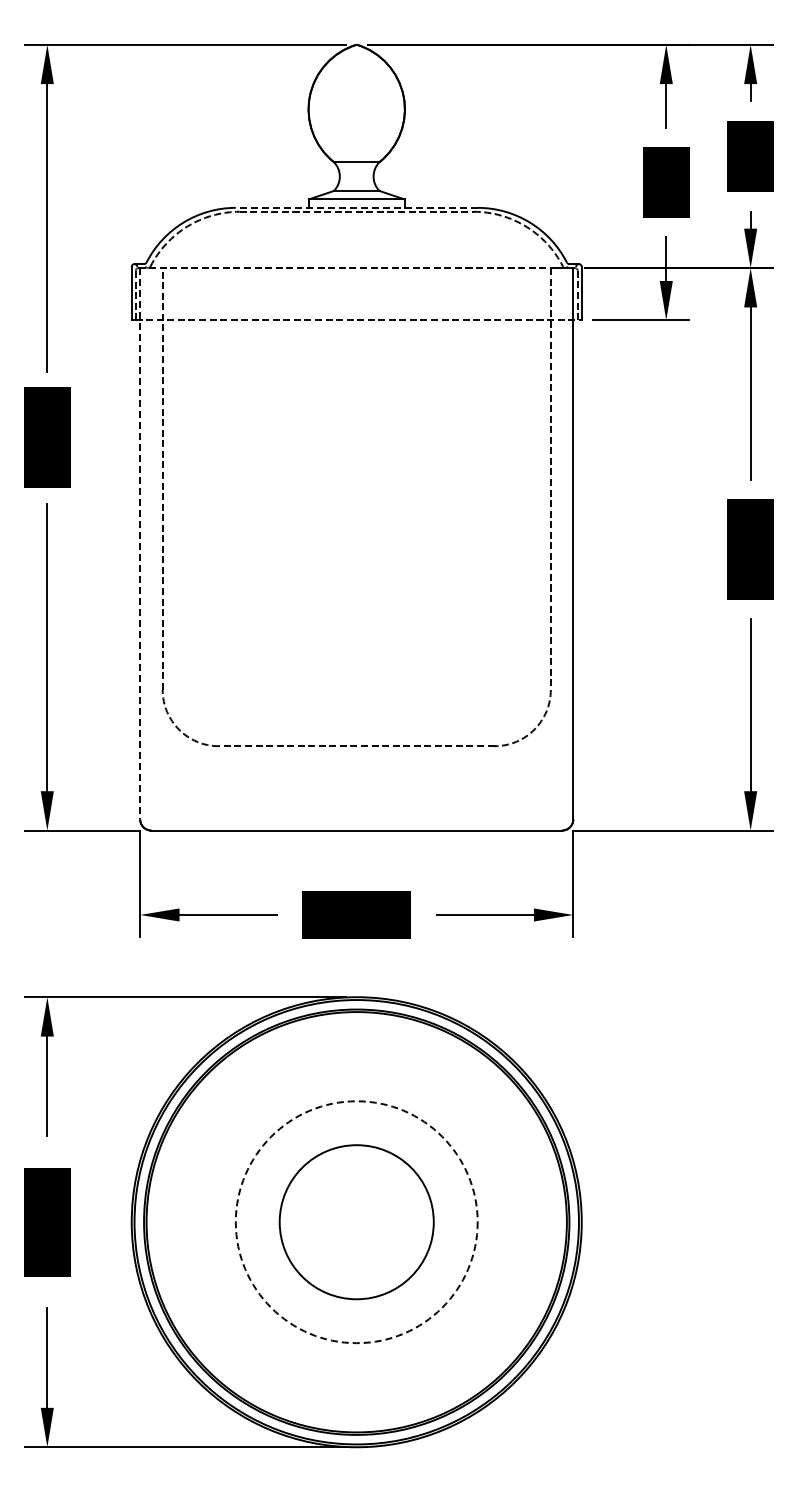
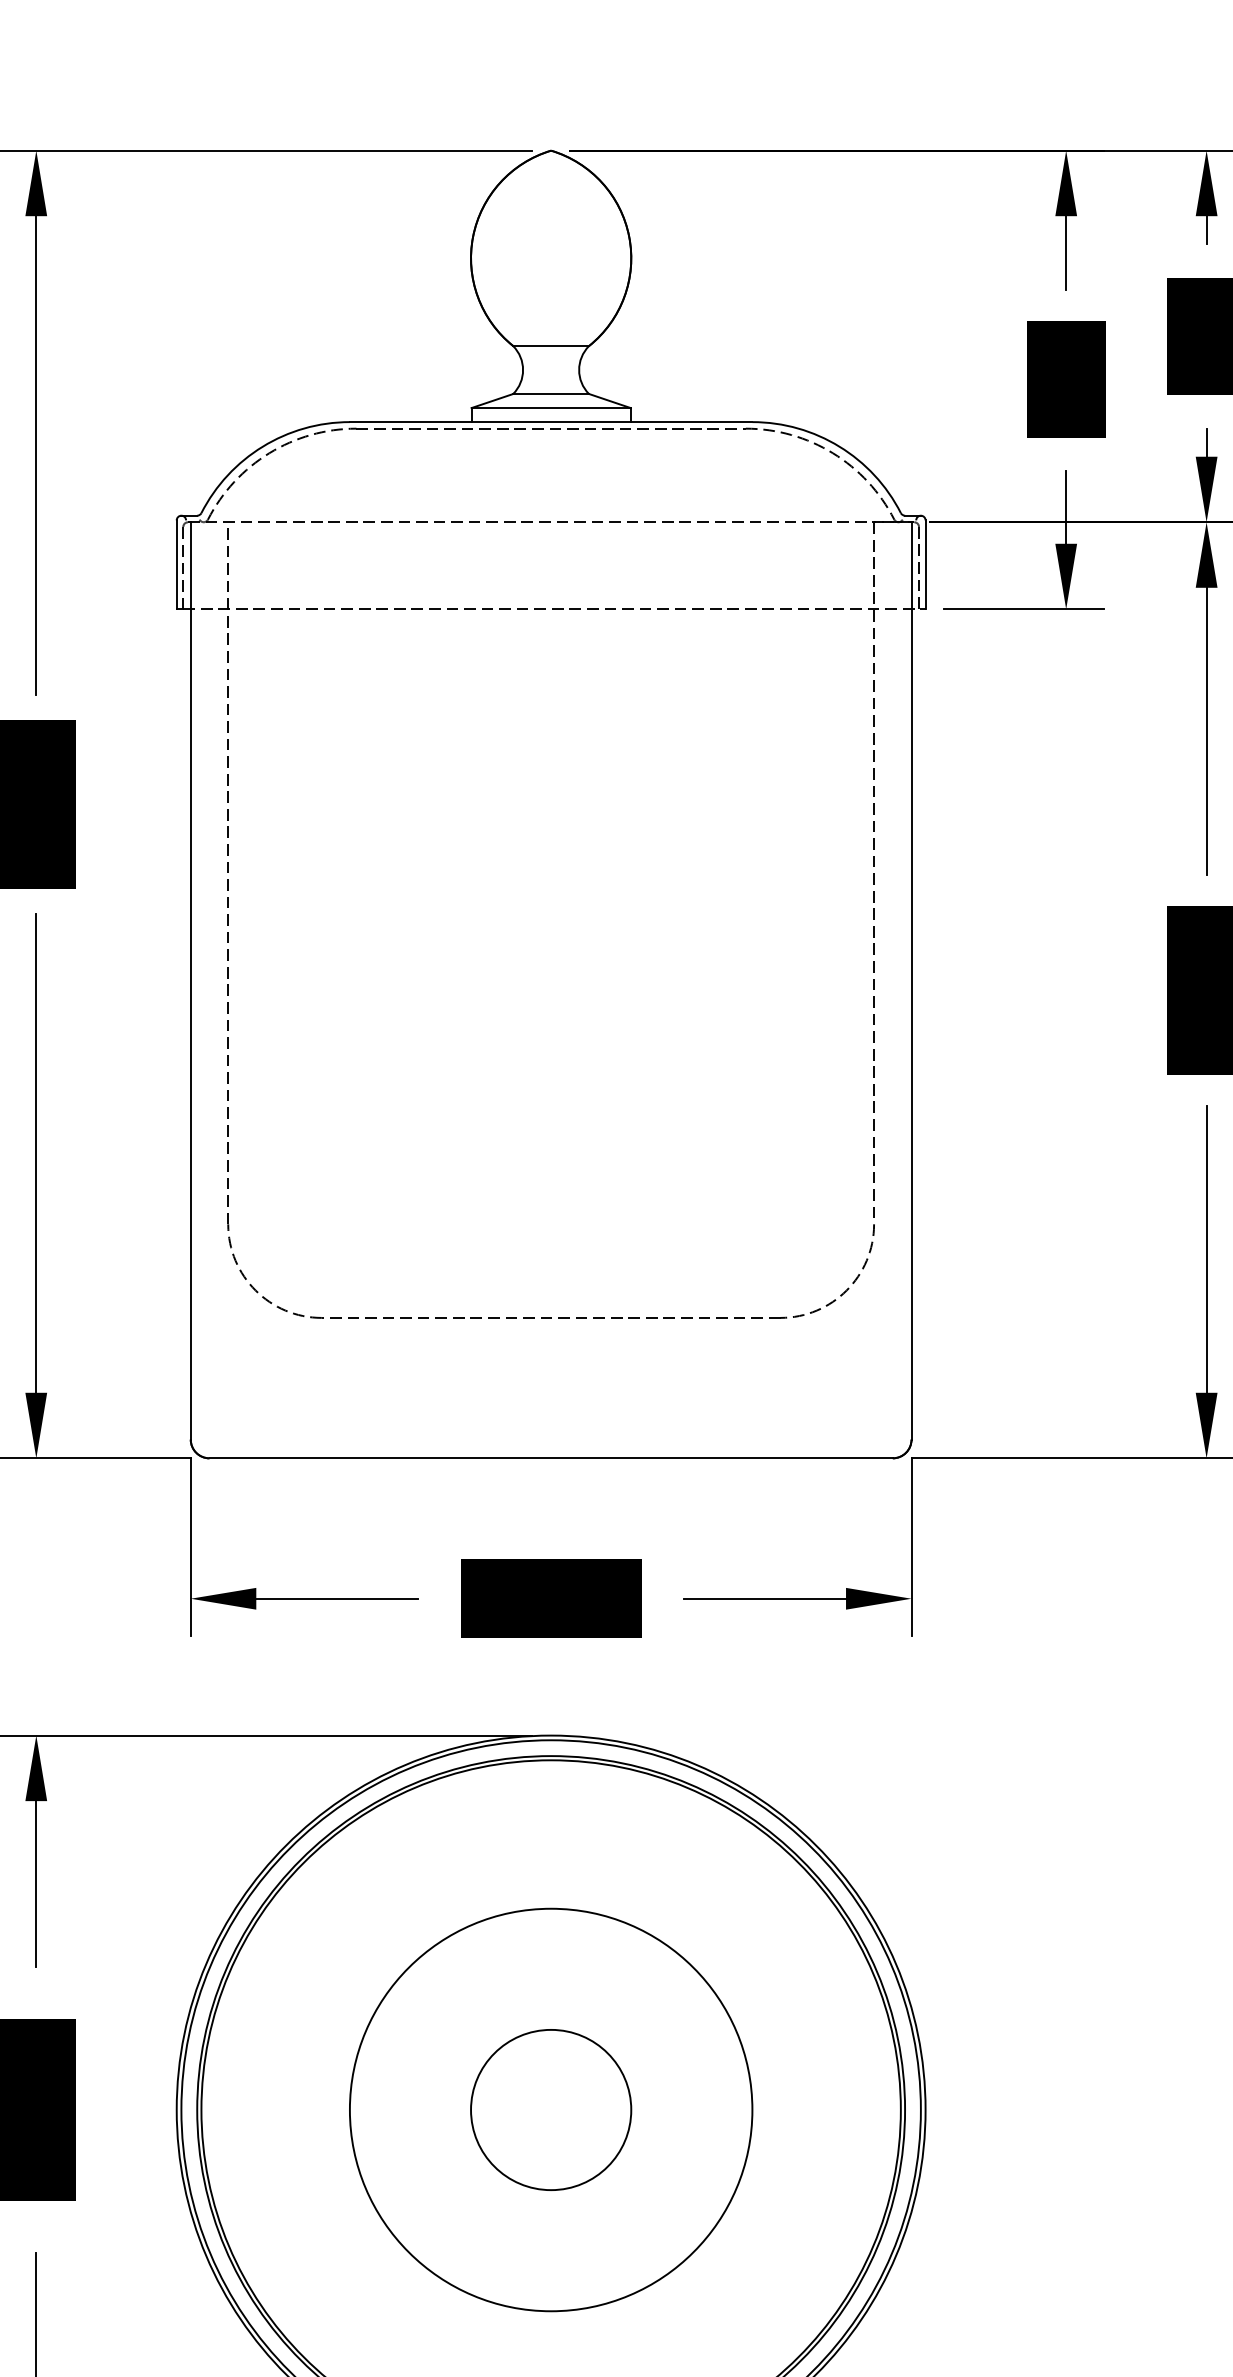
line: (356, 207) -> (550, 421), dashed -> solid
line: (140, 543) -> (191, 980), dashed -> solid
circle: (356, 1222) -> (550, 2110), dashed -> solid
circle: (356, 1222) -> (550, 2110), size x0.62

